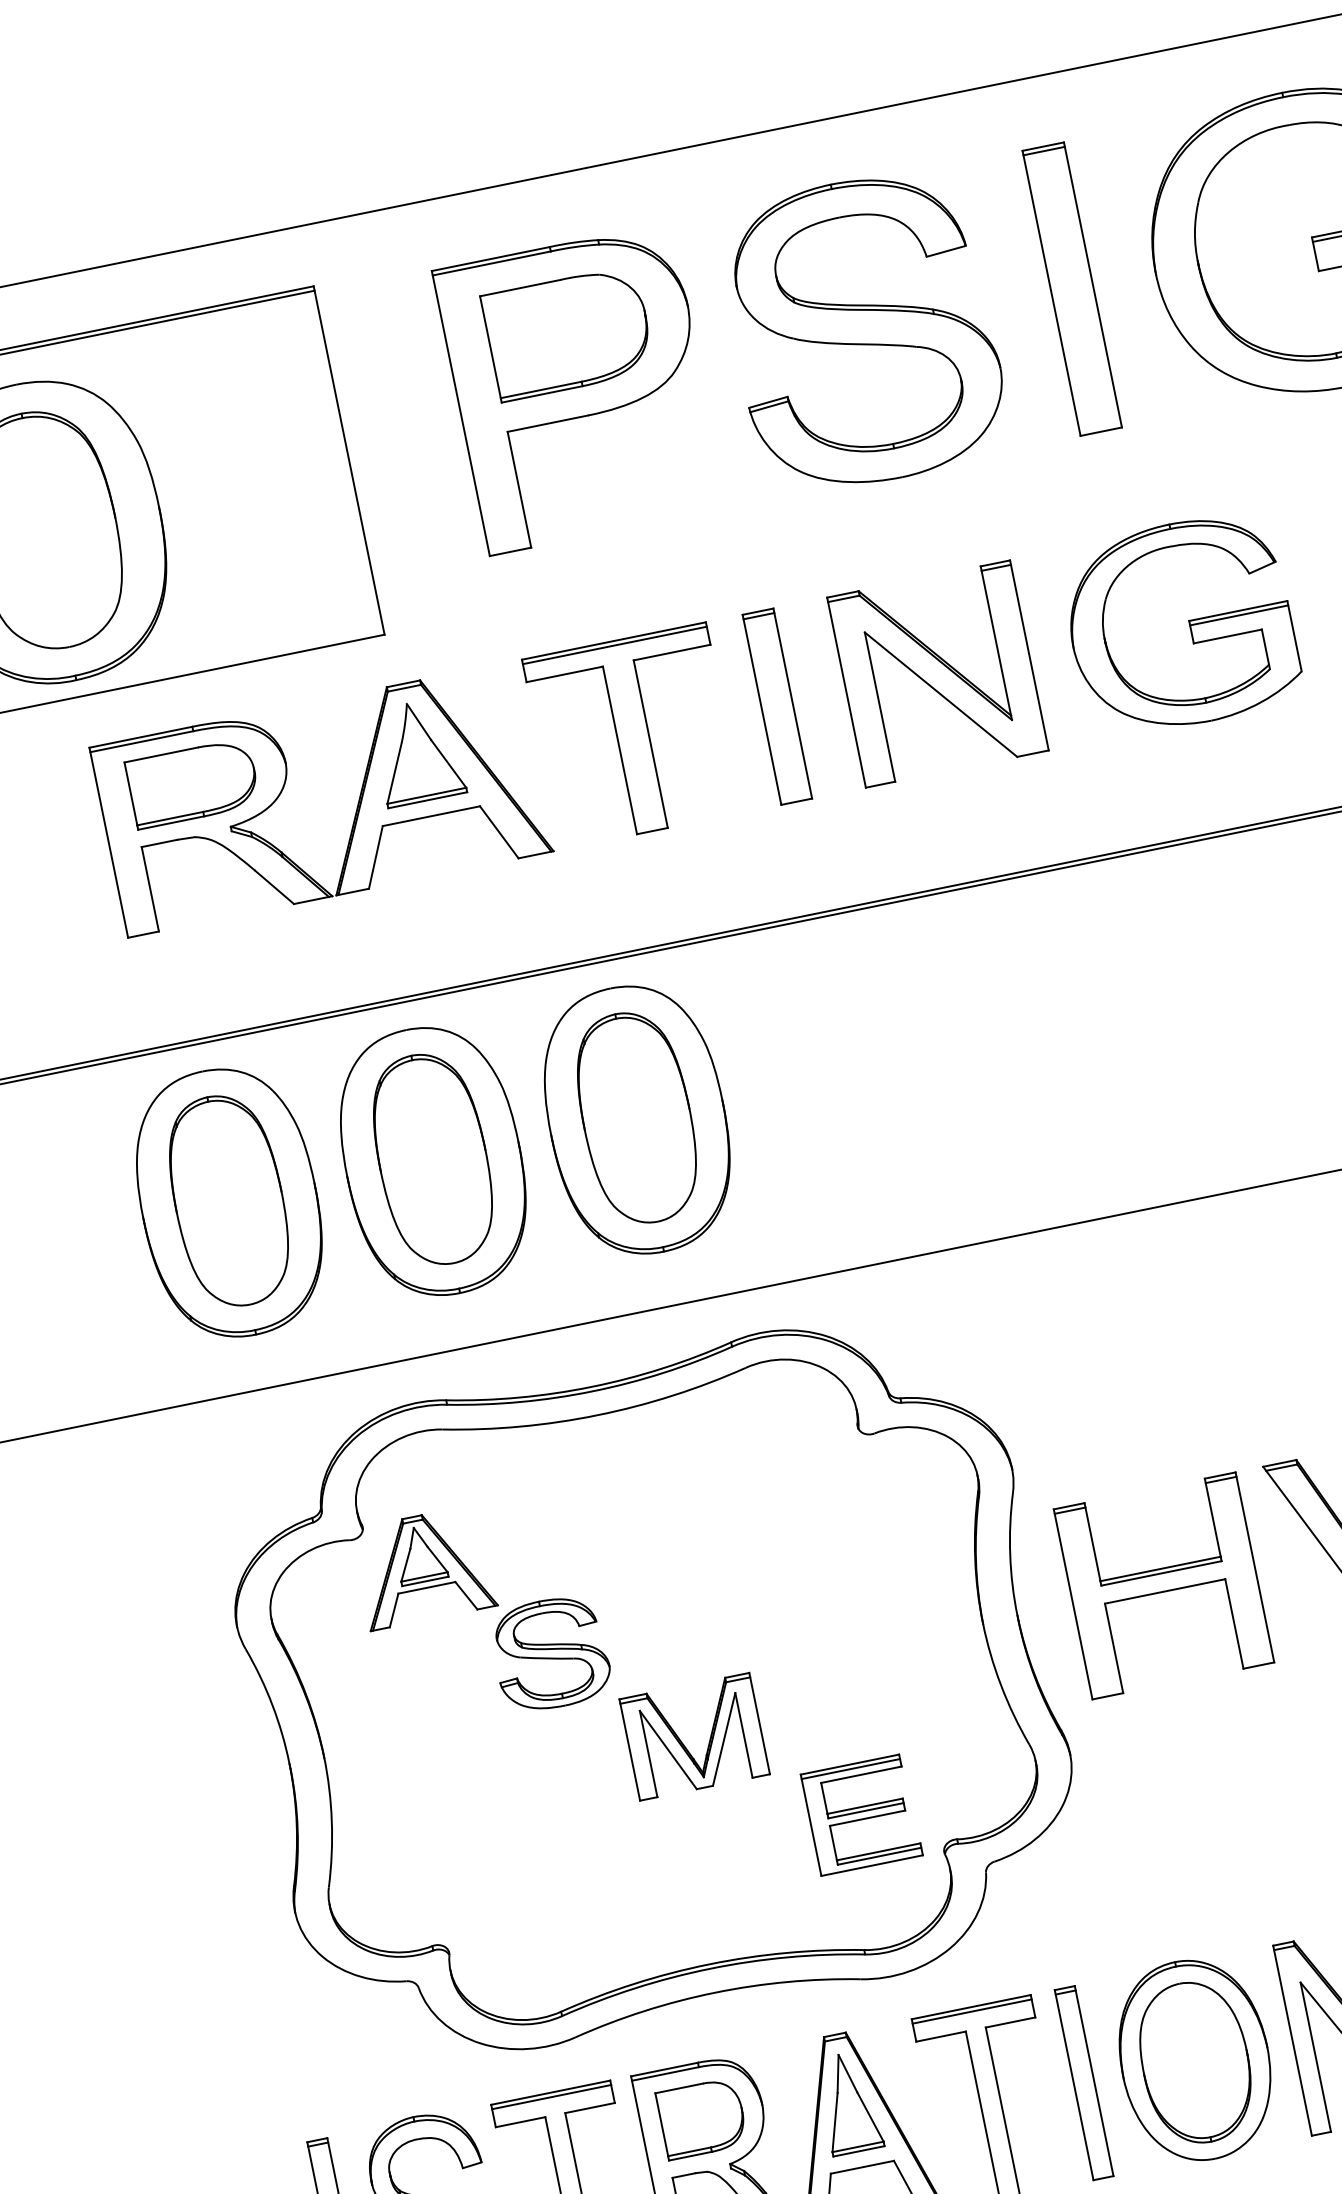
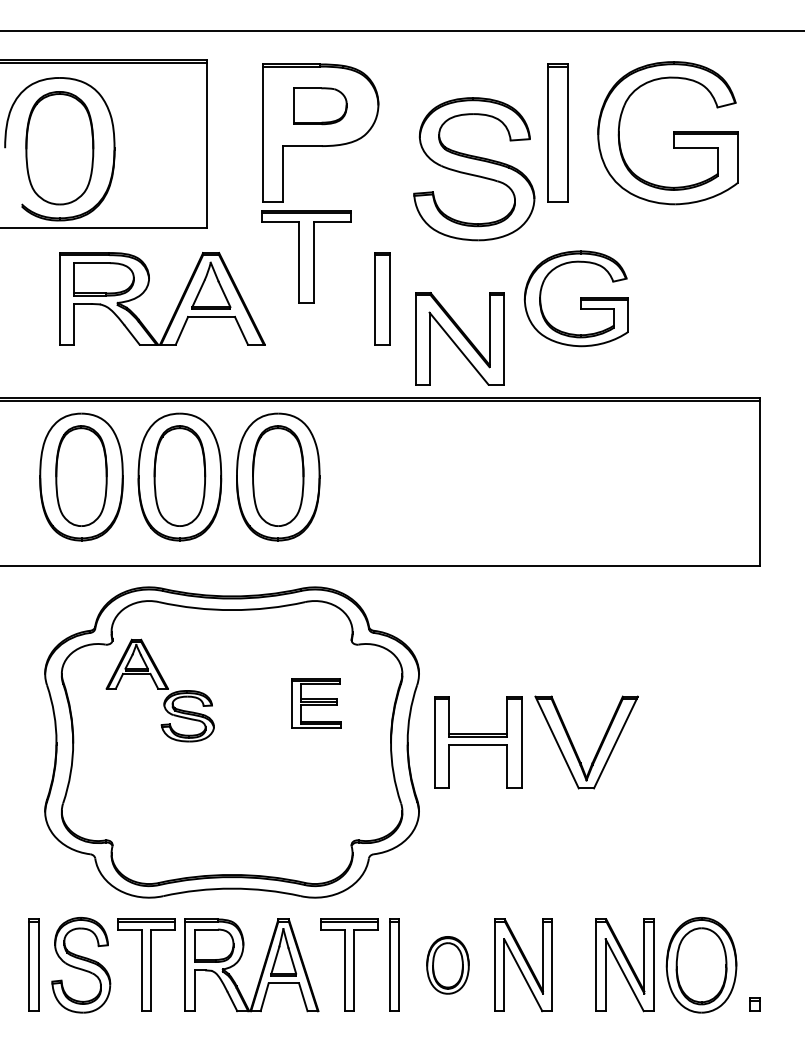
part: (568, 331) -> (320, 105), size x0.7
part: (863, 332) -> (474, 169), moved
part: (937, 673) -> (459, 338), moved
part: (632, 735) -> (306, 256), moved
part: (693, 1735) -> (246, 767), removed
part: (861, 1815) -> (316, 703), moved
part: (1194, 2061) -> (447, 965), size x0.6

